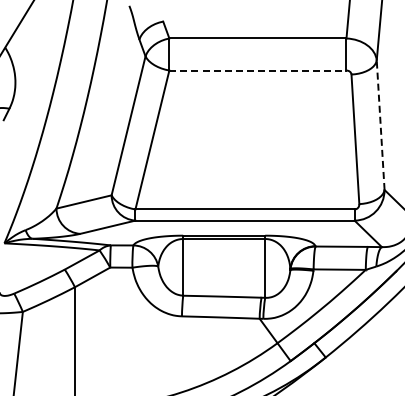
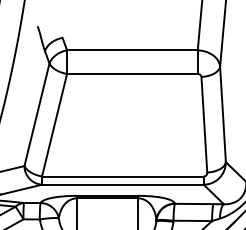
line: (257, 70) -> (132, 73), dashed -> solid
line: (380, 125) -> (222, 114), dashed -> solid

